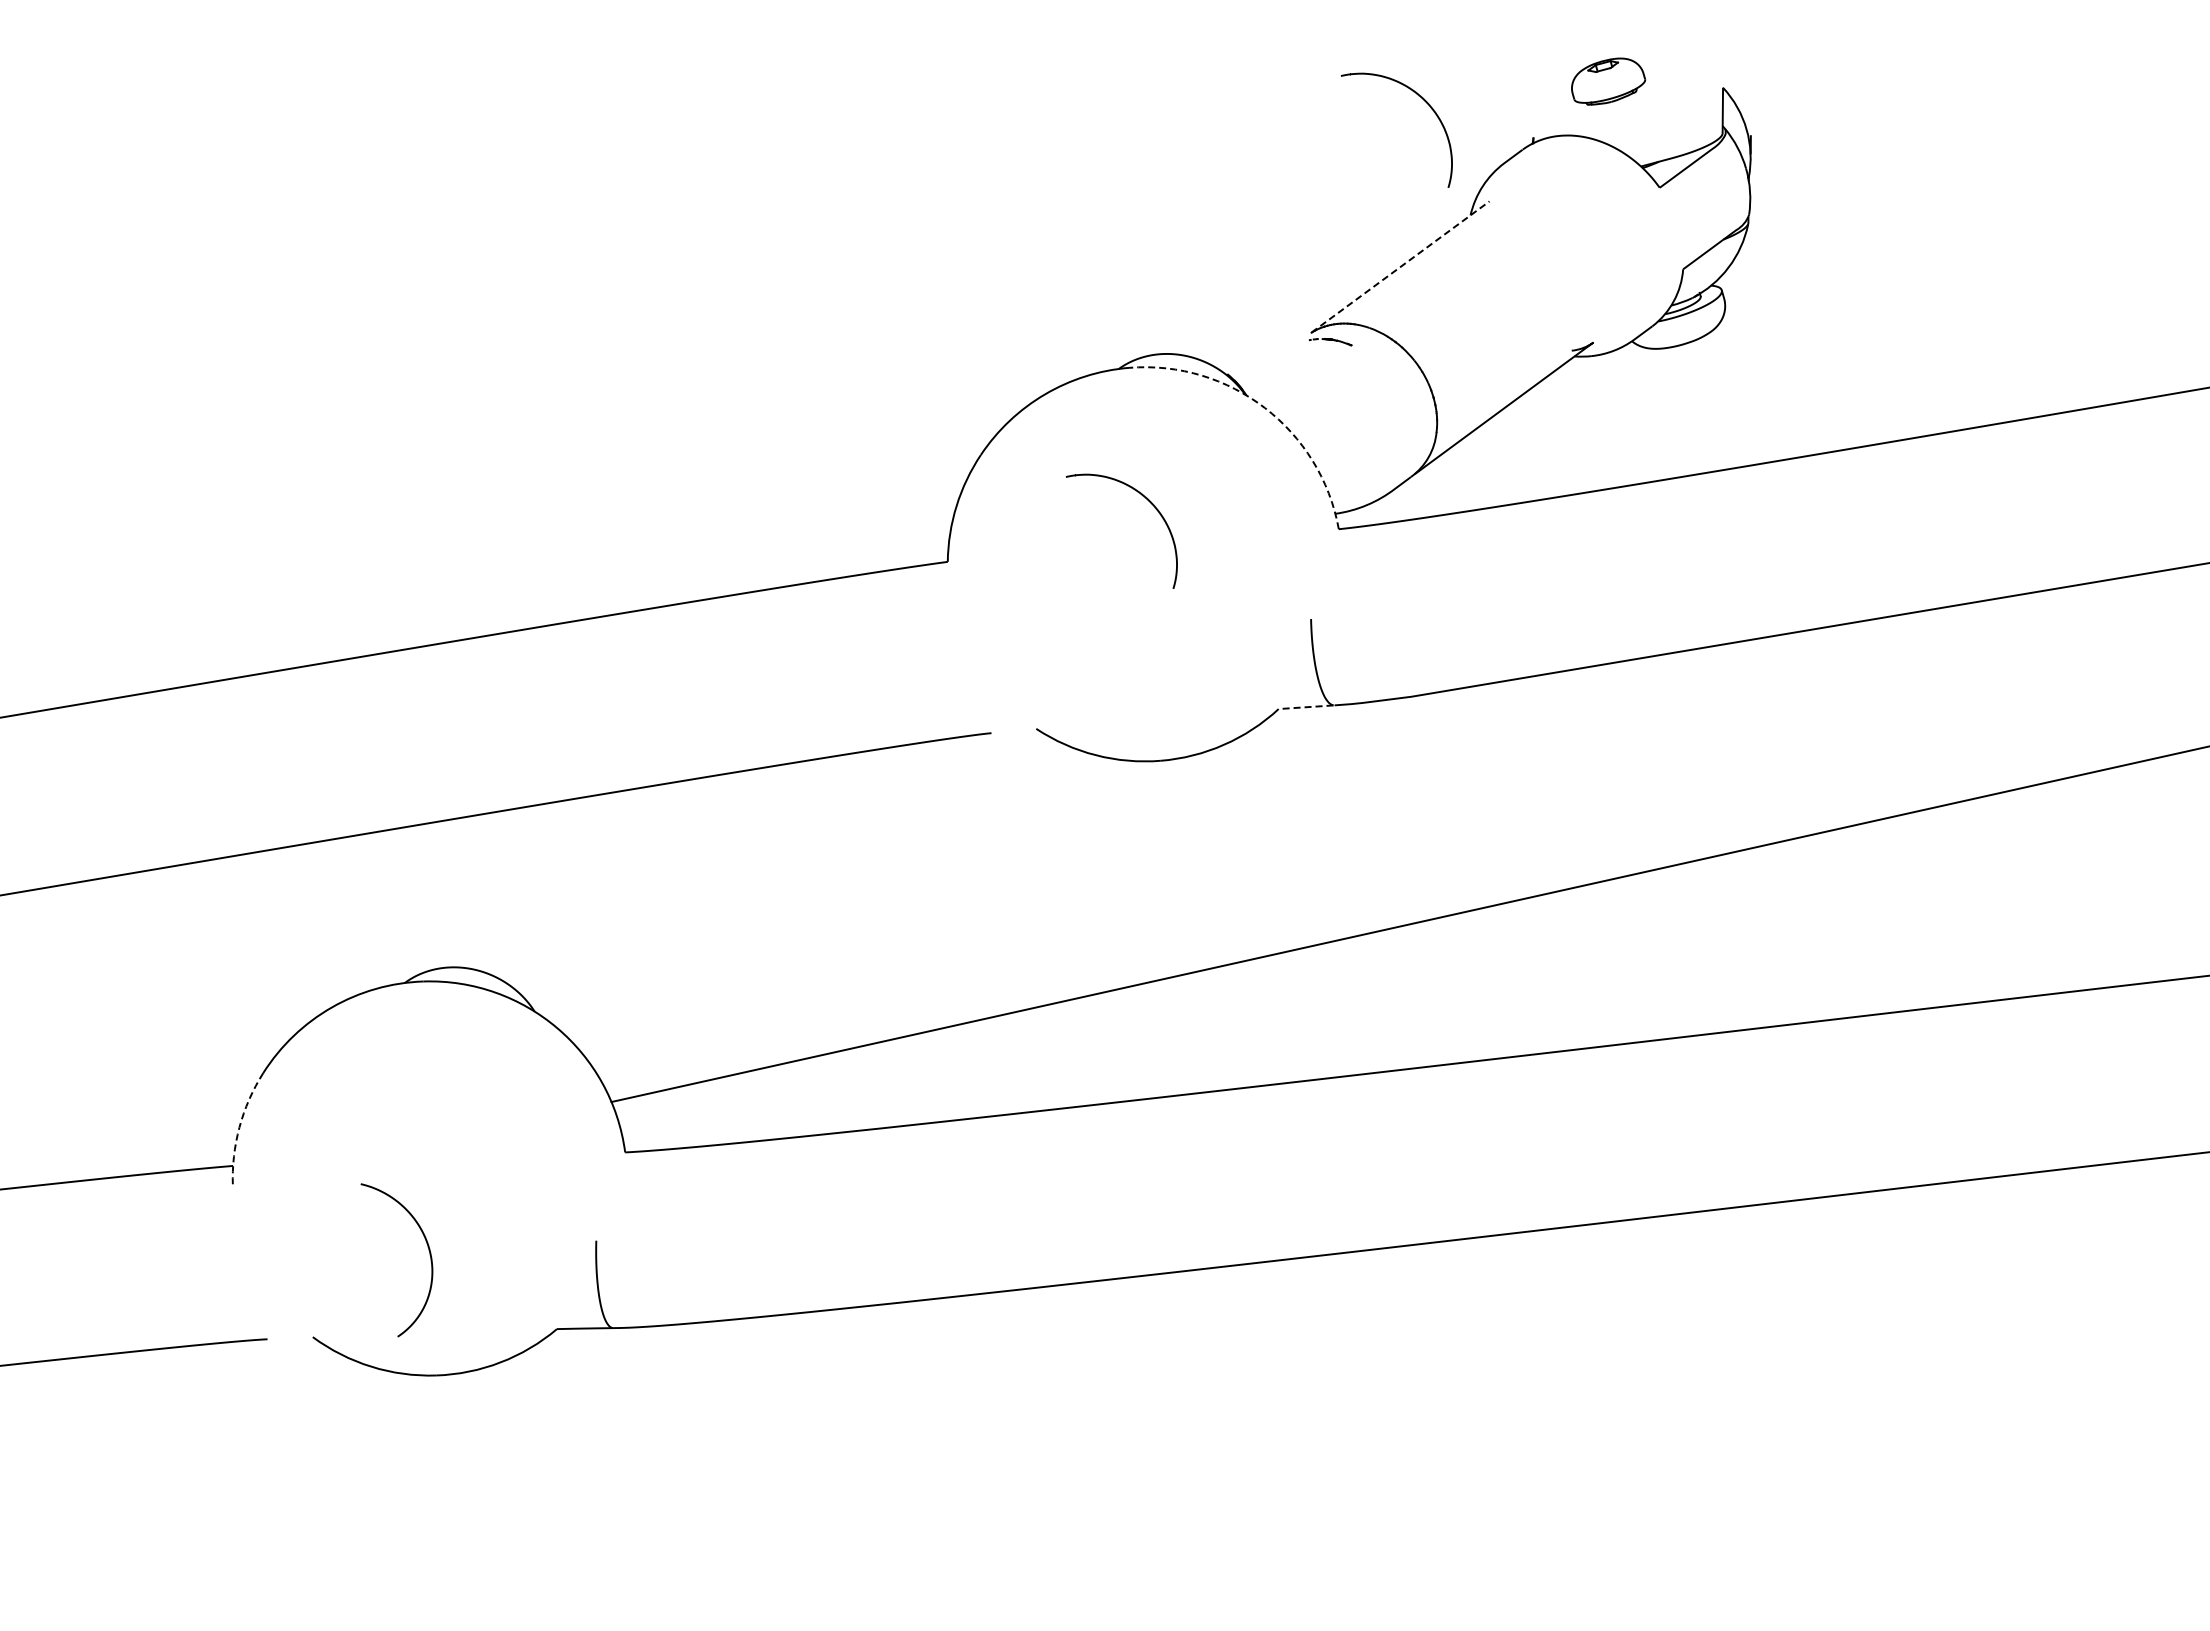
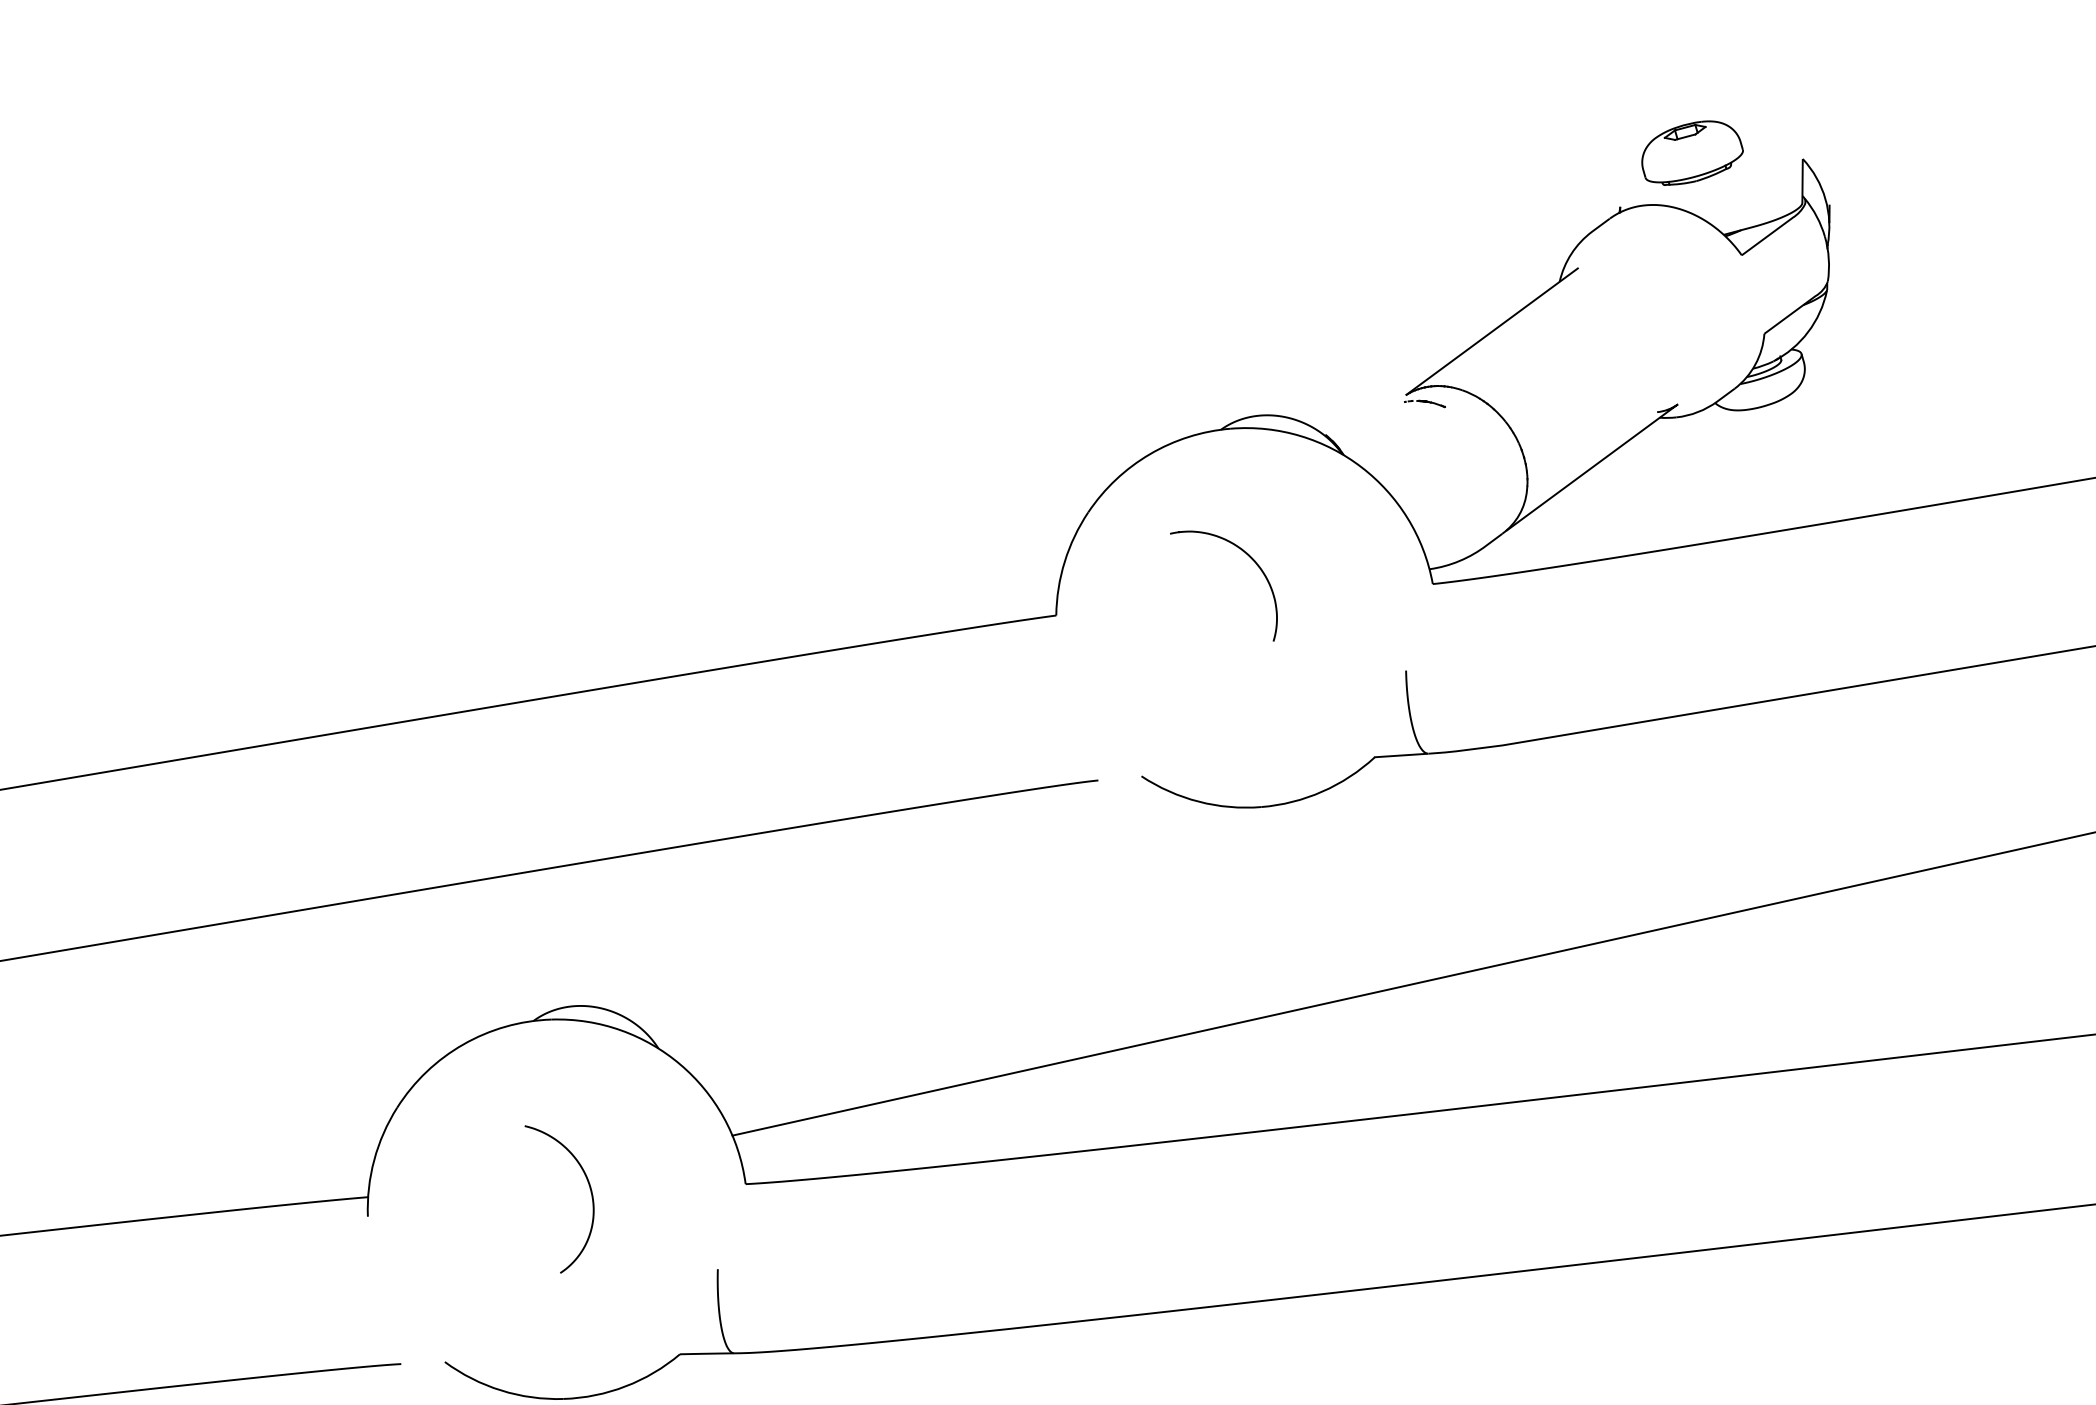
part: (1608, 81) -> (1692, 152), size x1.43
curve: (1424, 101) -> (1515, 172), removed
line: (1400, 267) -> (1492, 332), dashed -> solid
arc: (1265, 408) -> (1362, 467), dashed -> solid
line: (1305, 707) -> (1400, 755), dashed -> solid
arc: (239, 1127) -> (374, 1160), dashed -> solid
curve: (429, 1255) -> (590, 1194), moved

